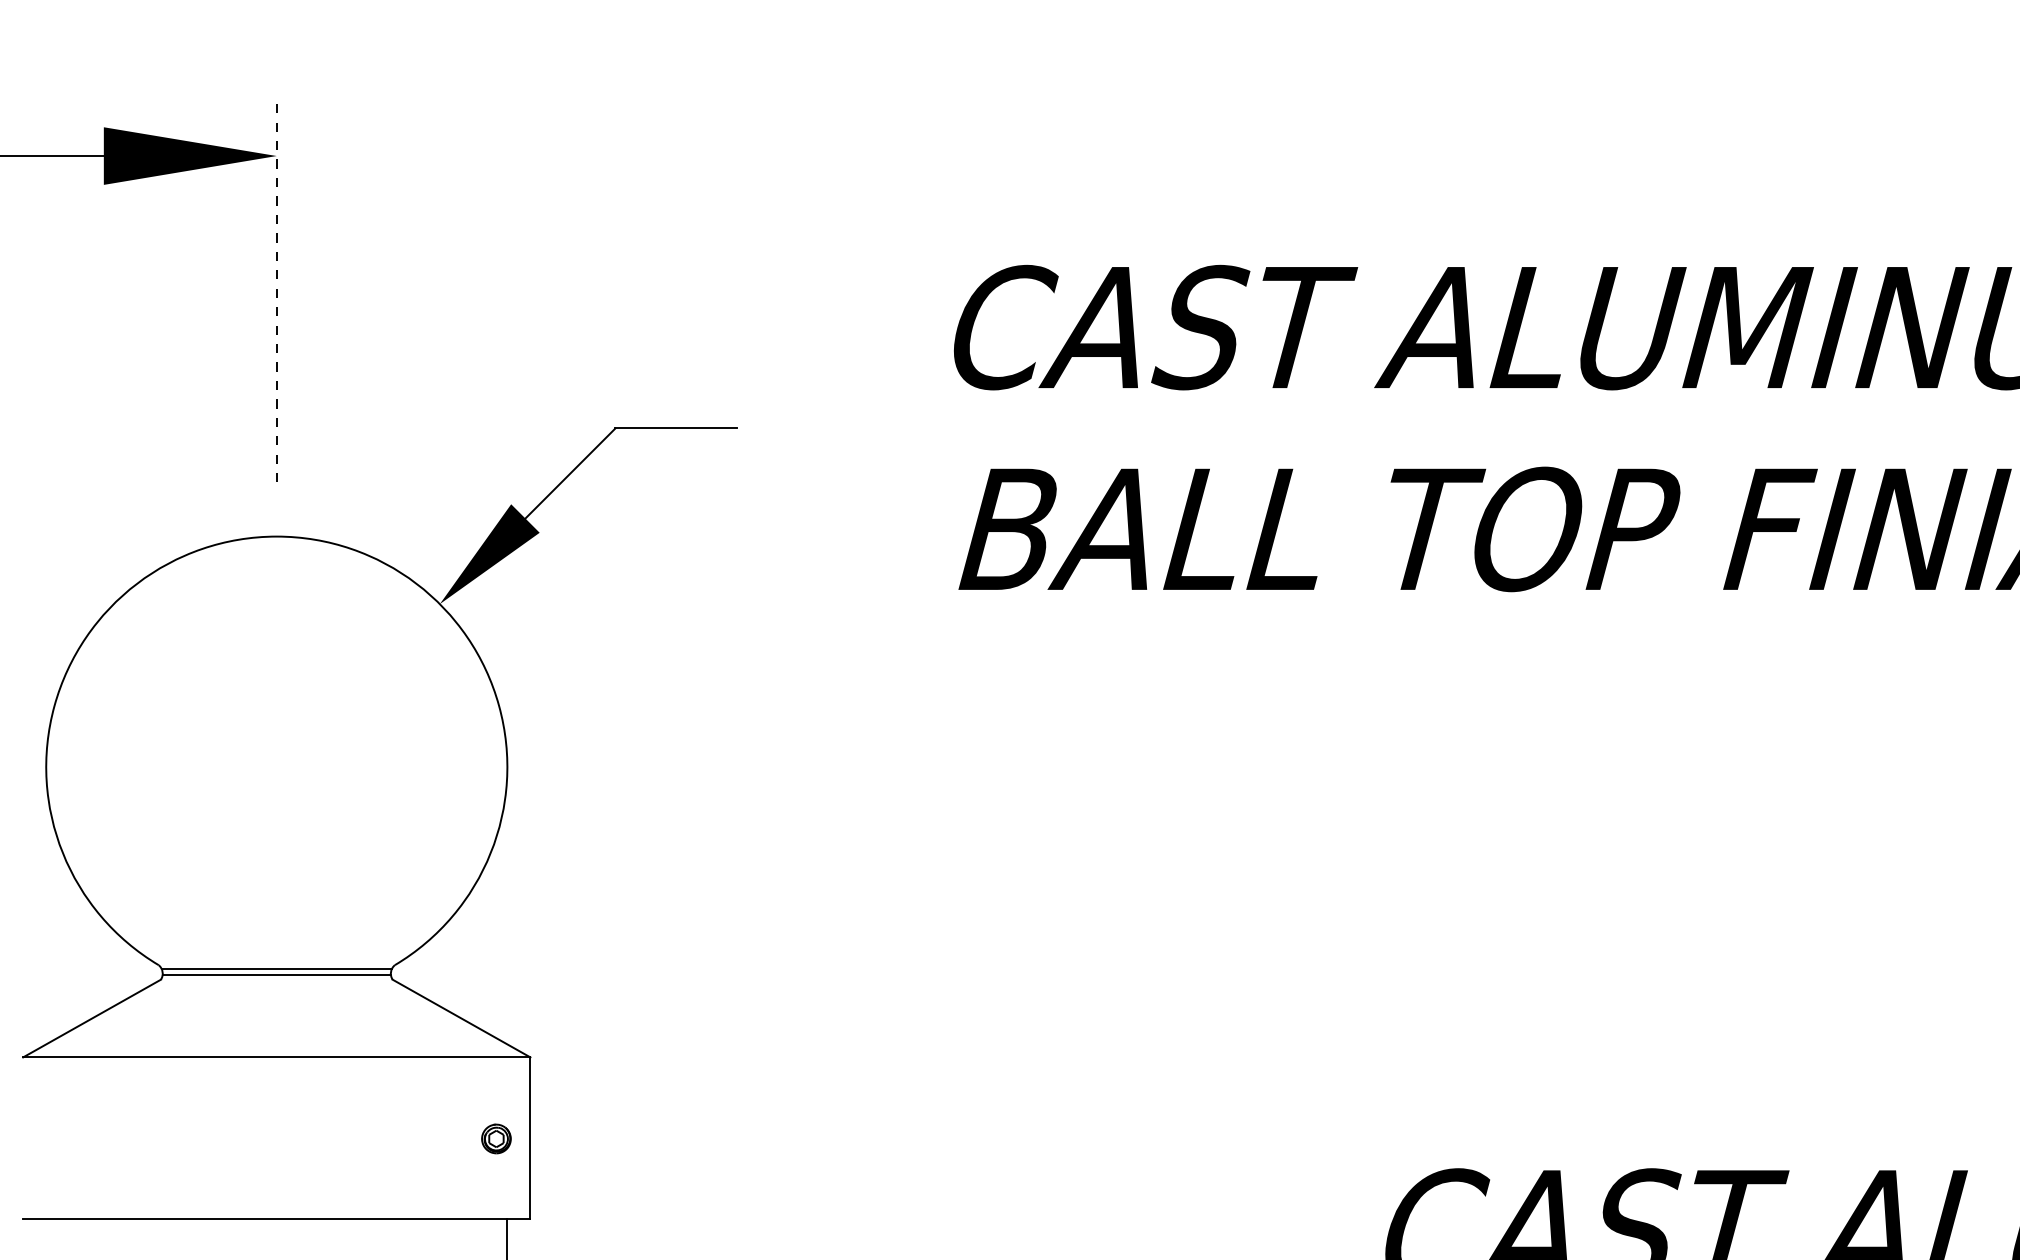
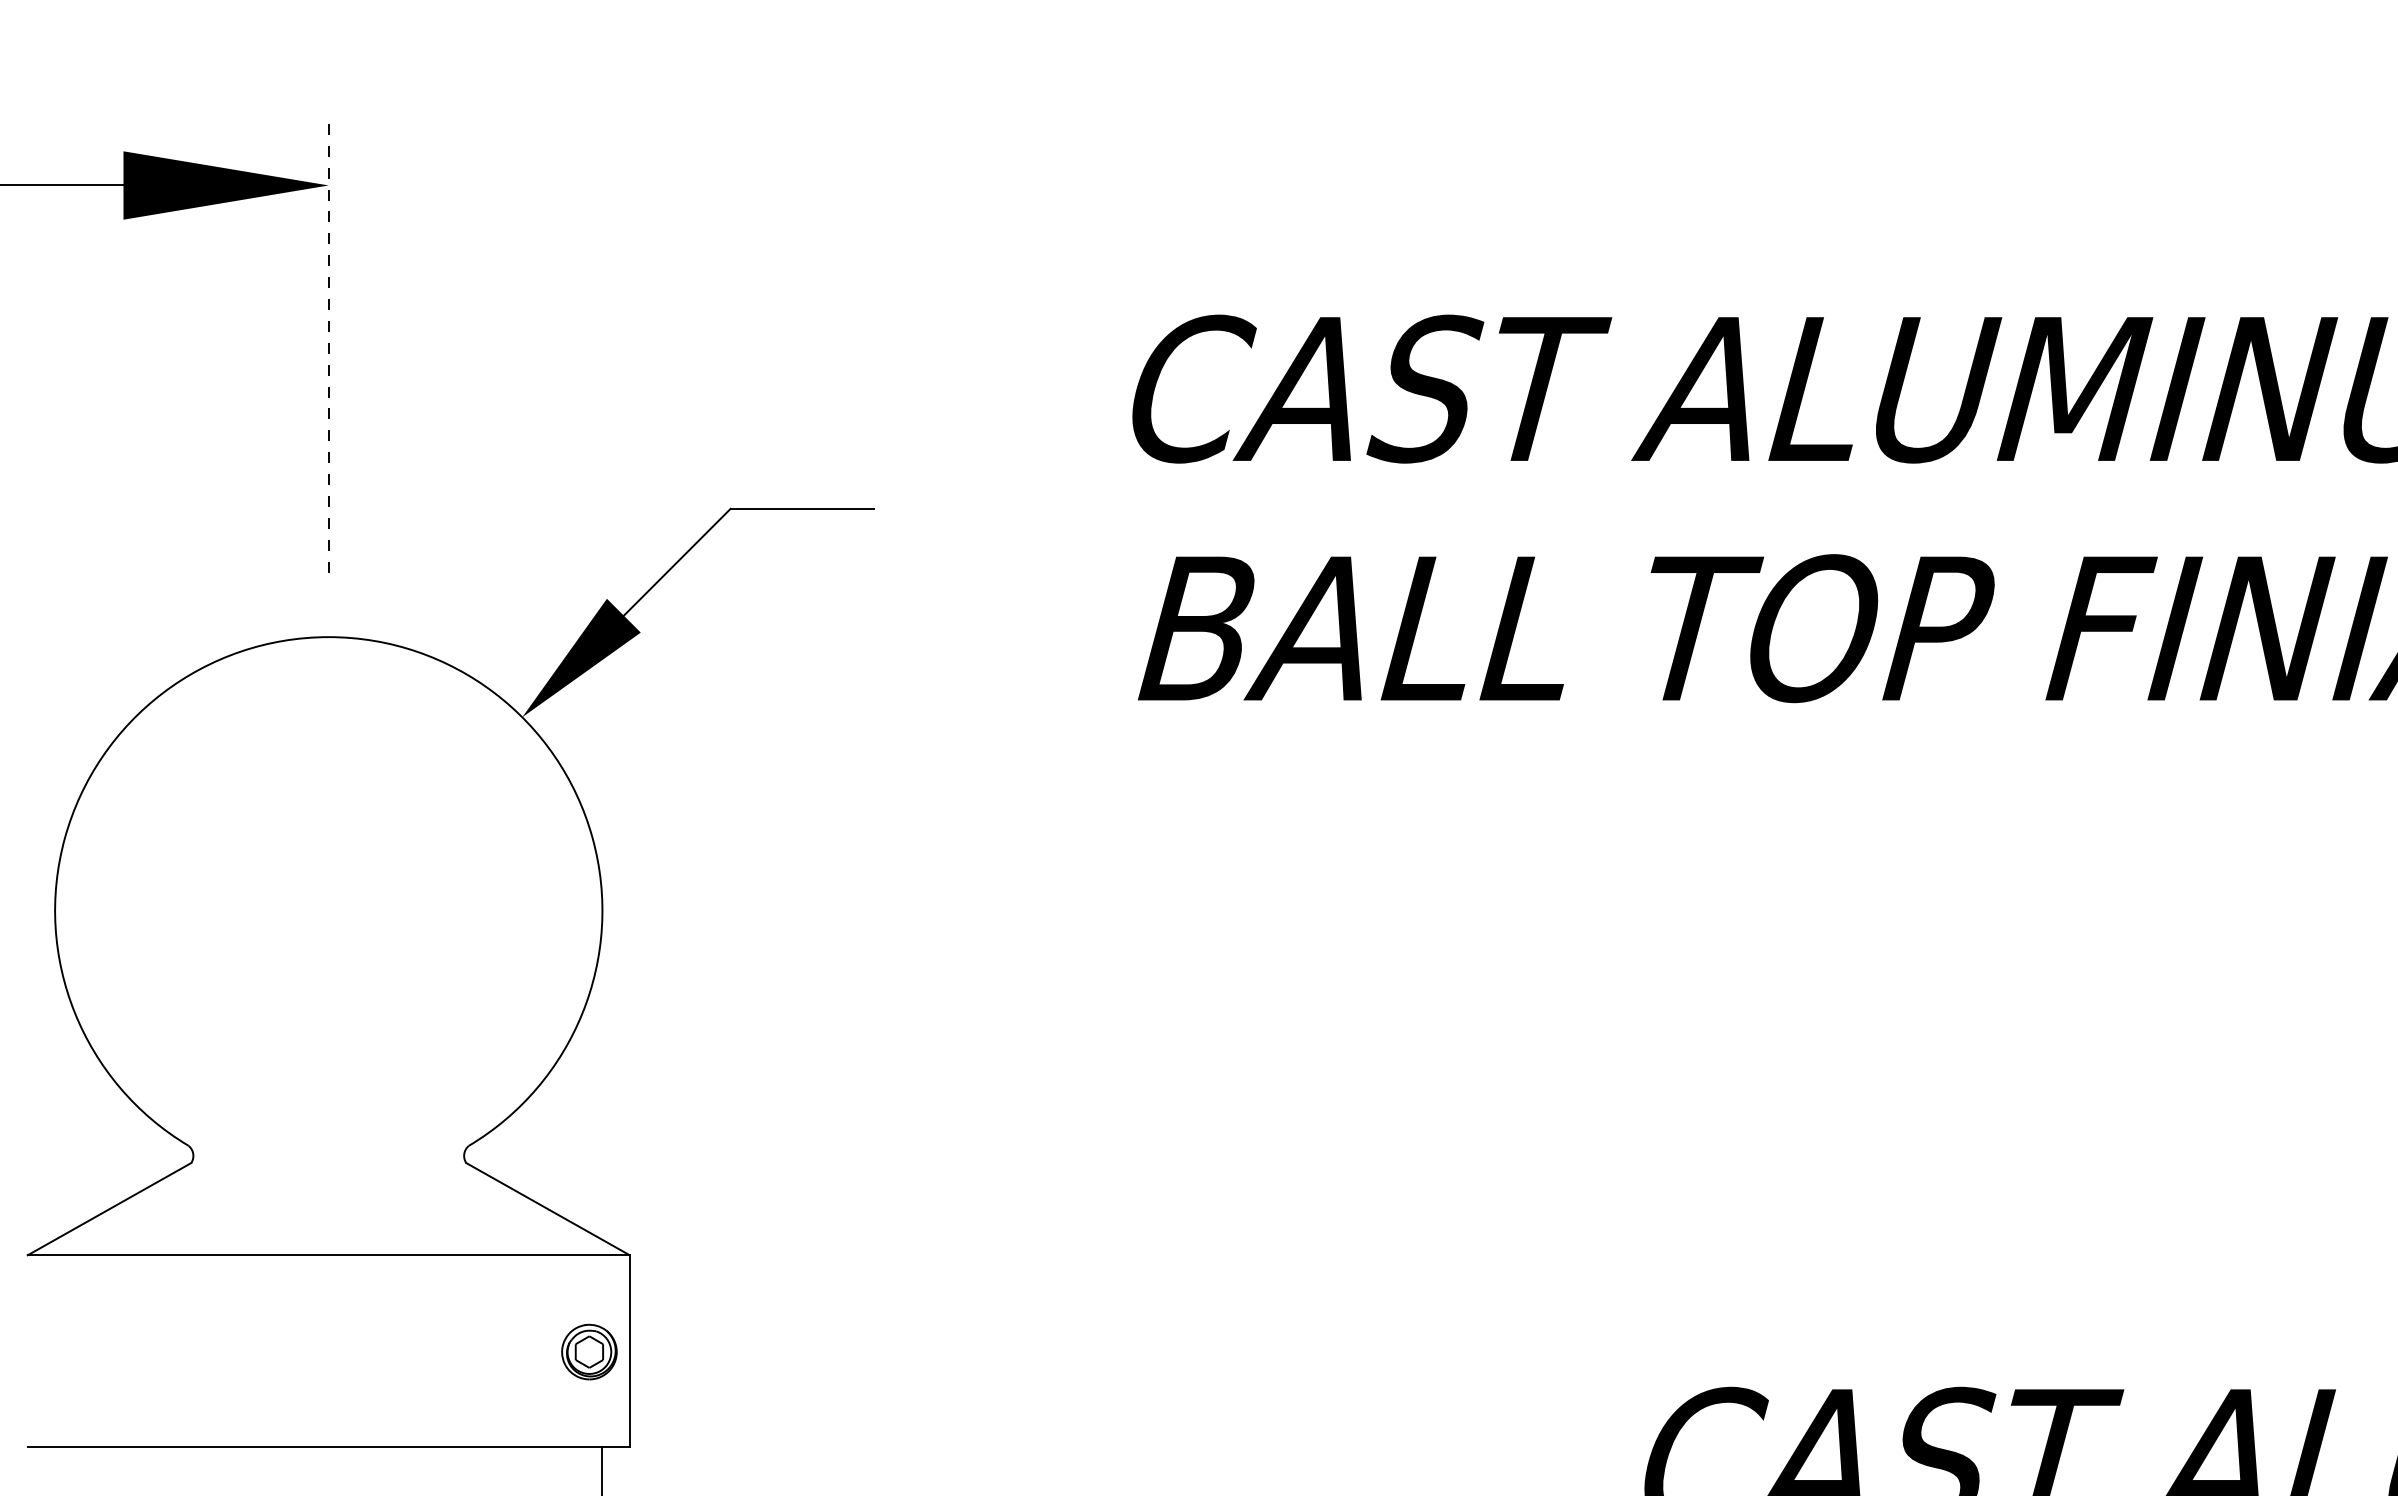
line: (276, 969) -> (328, 1150), removed
line: (276, 974) -> (328, 1156), removed
part: (496, 1138) -> (589, 1351), size x1.6

